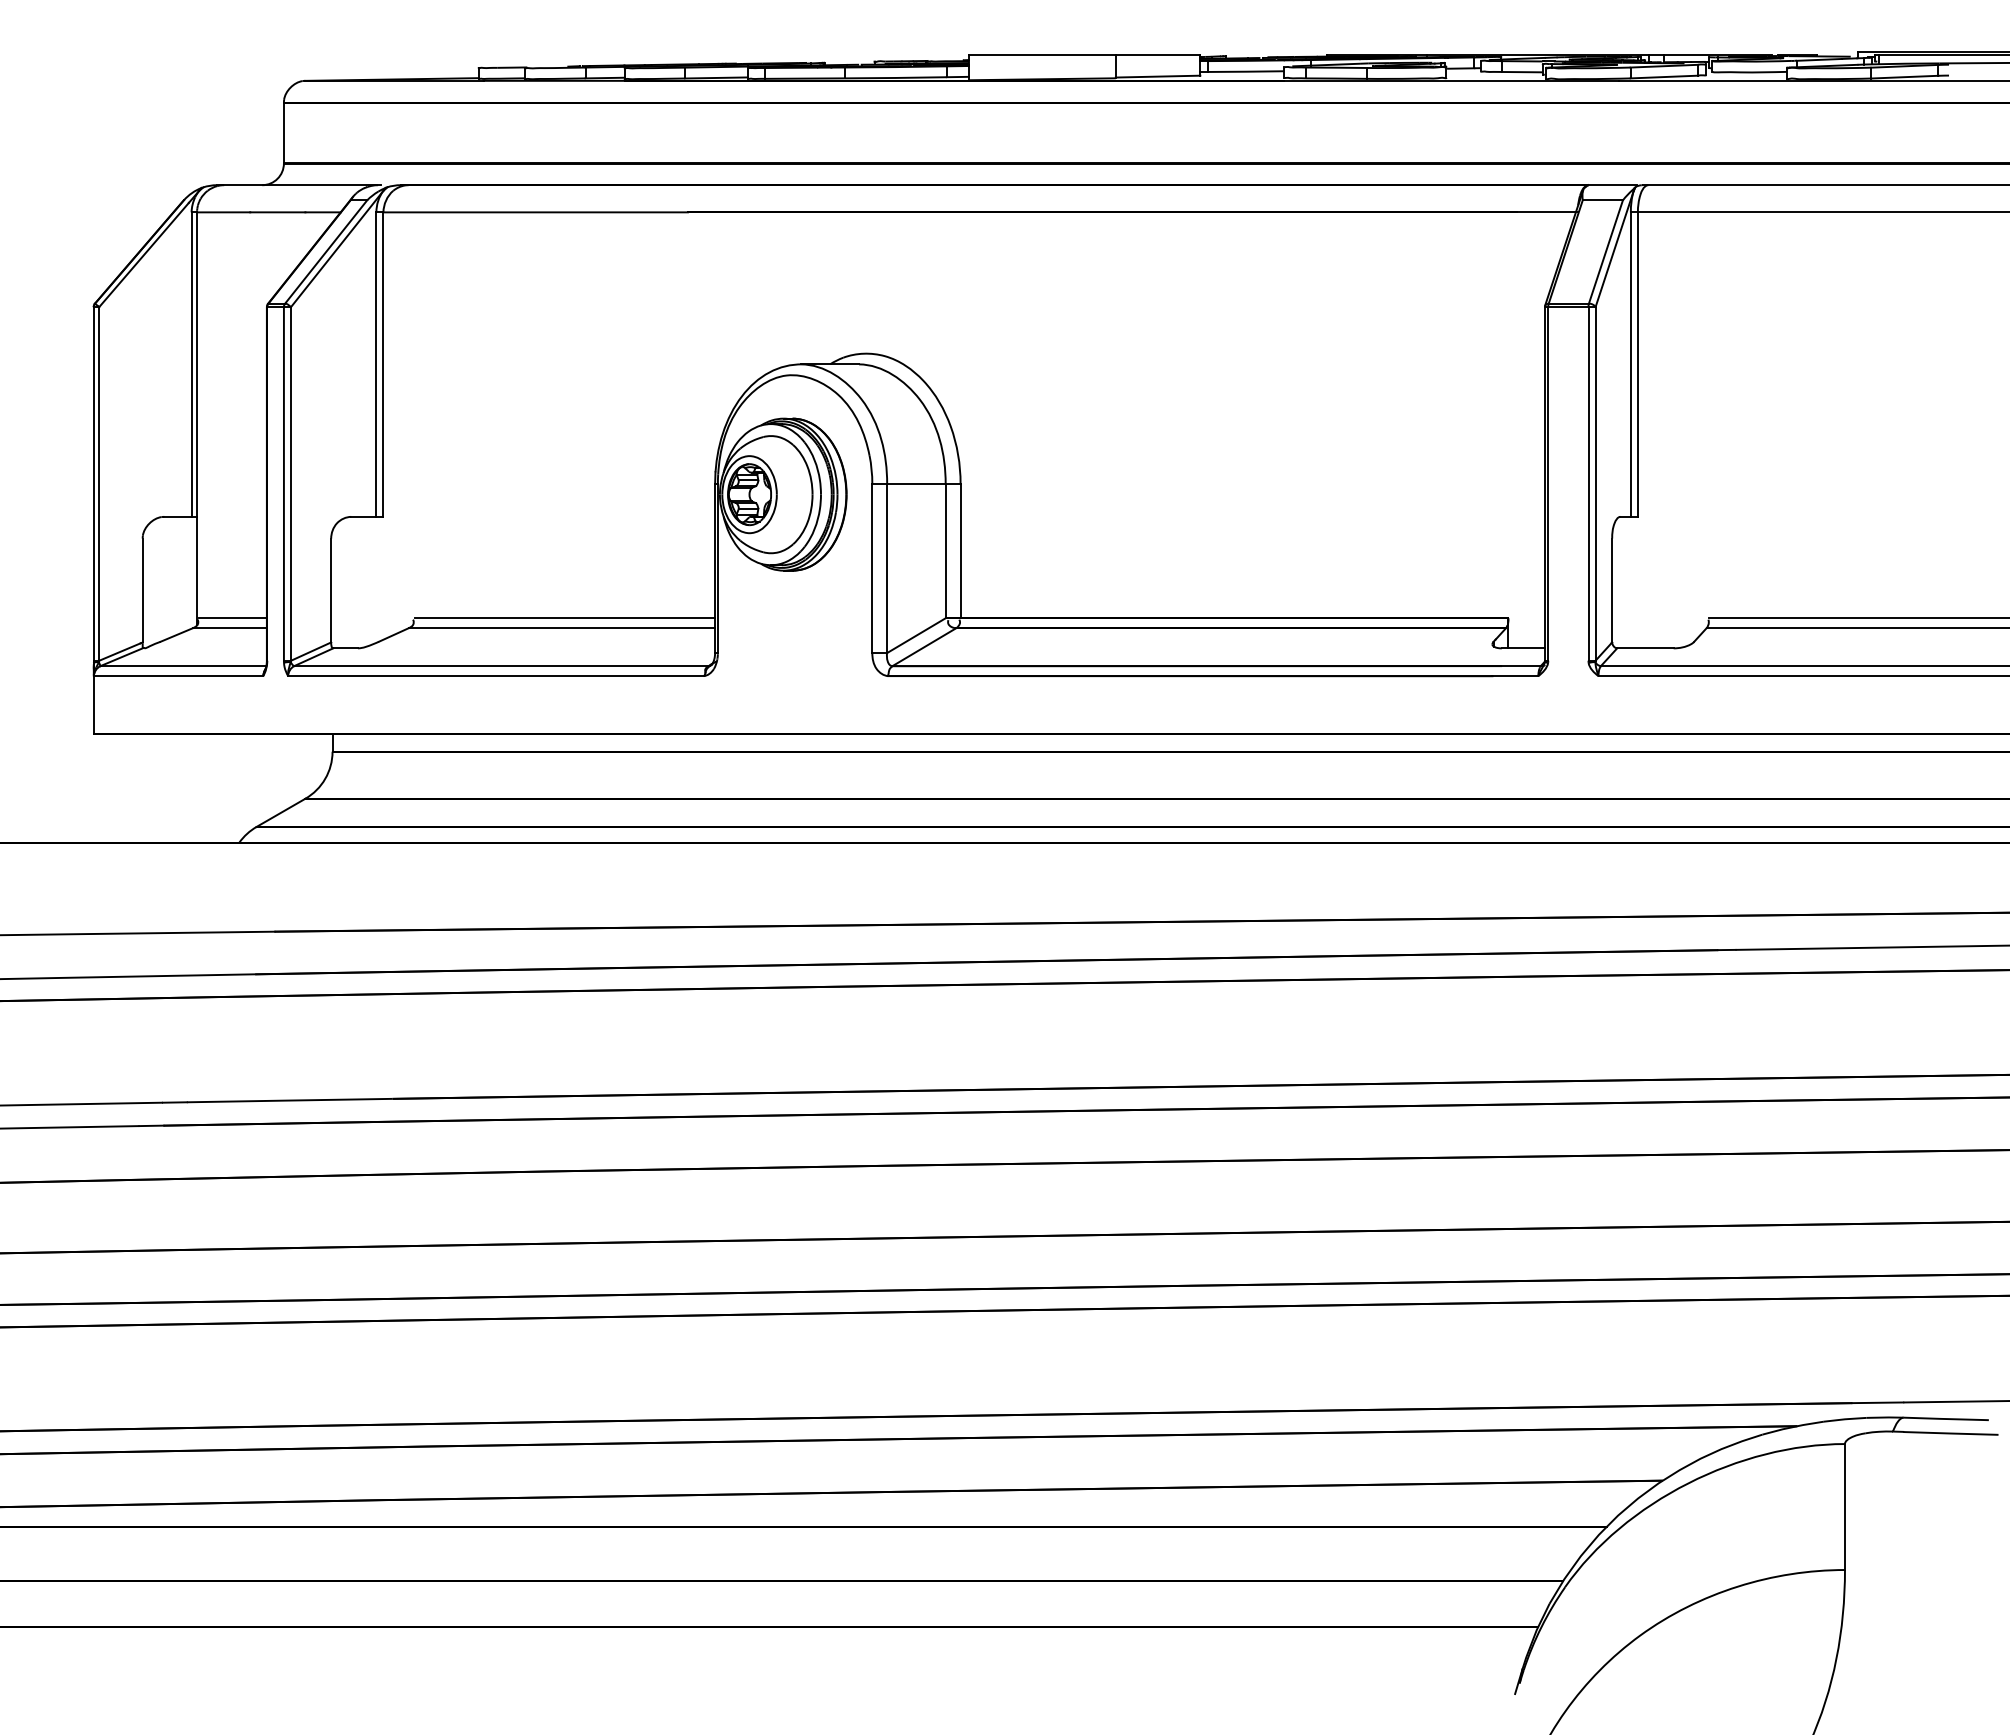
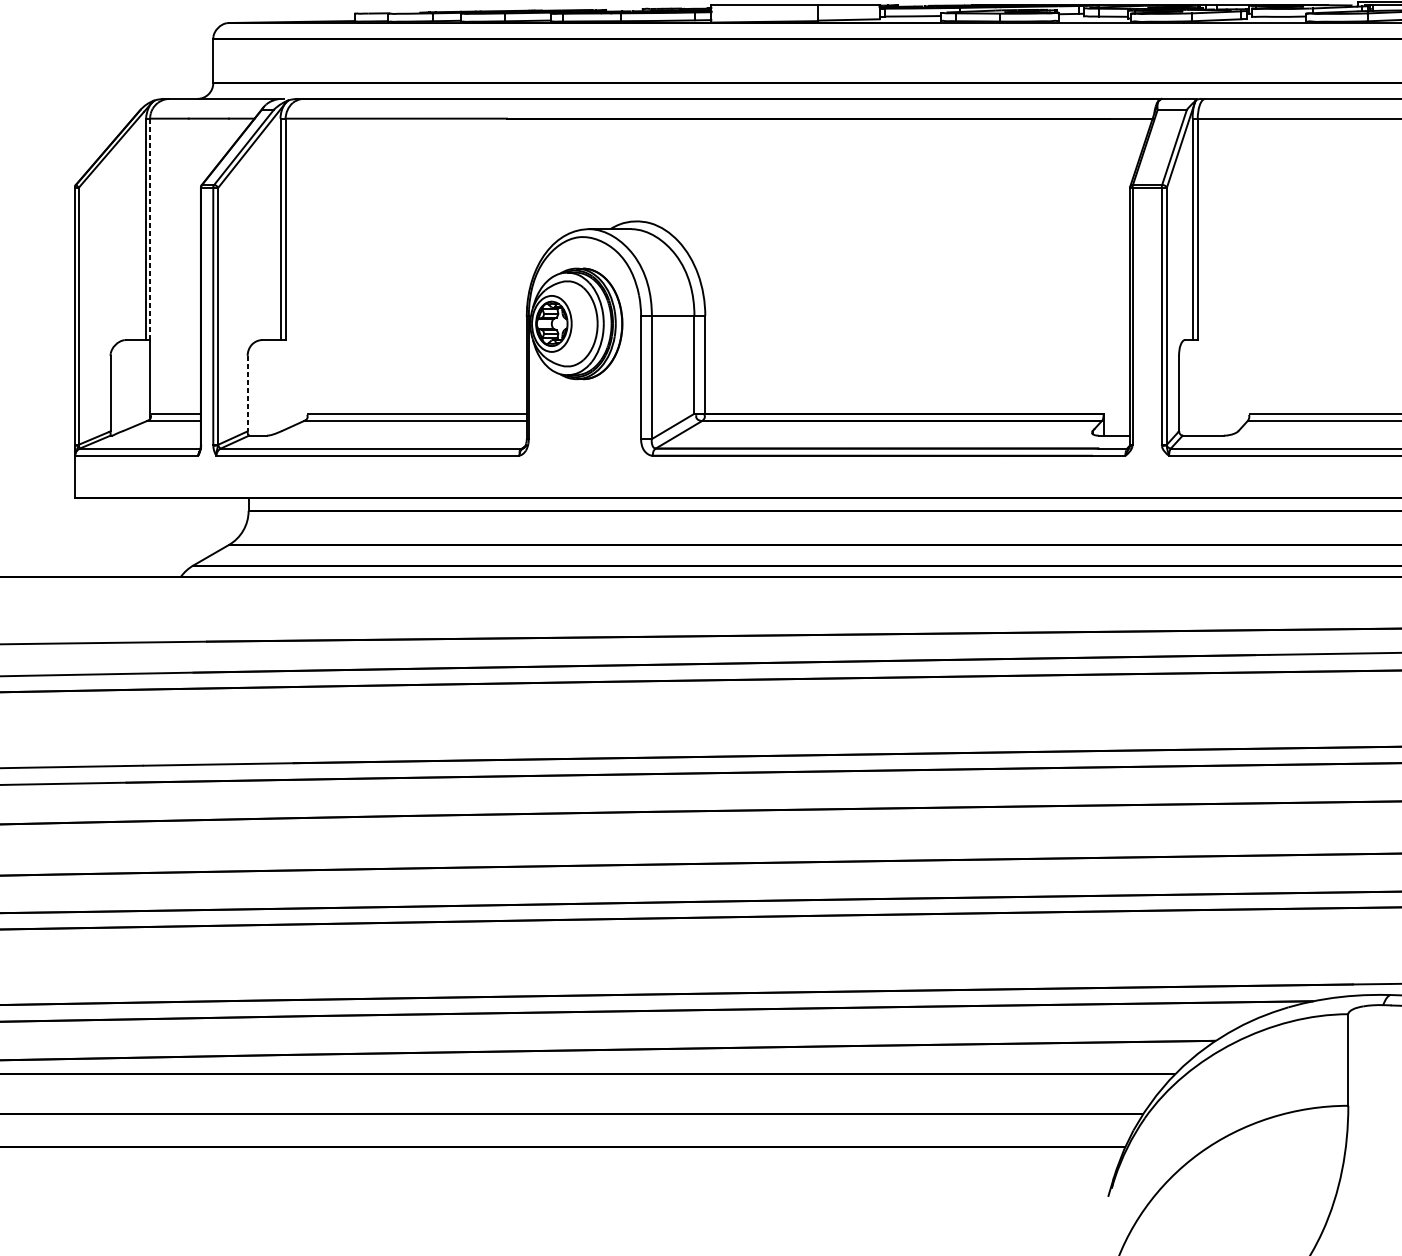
line: (197, 364) -> (150, 229), solid -> dashed
line: (331, 590) -> (247, 393), solid -> dashed

